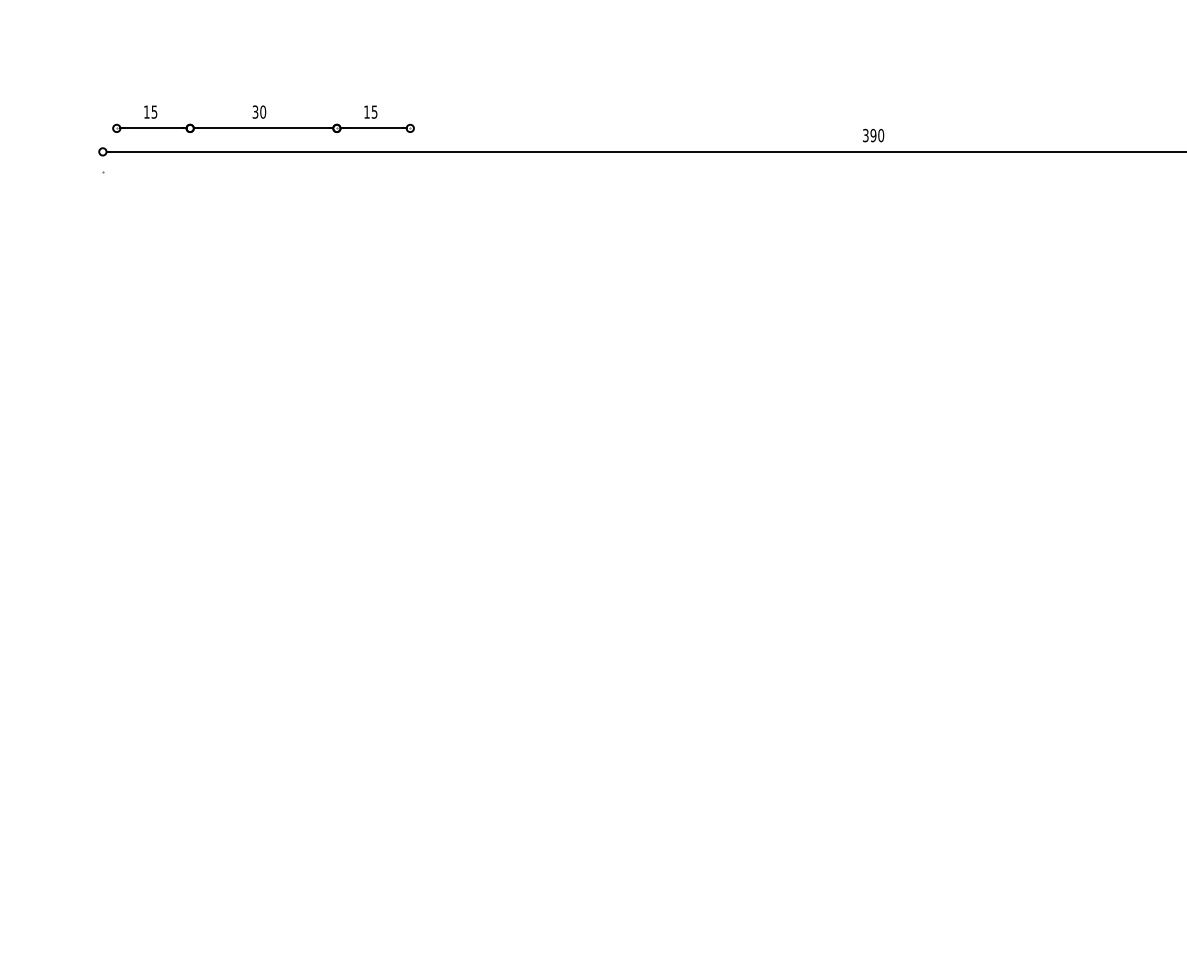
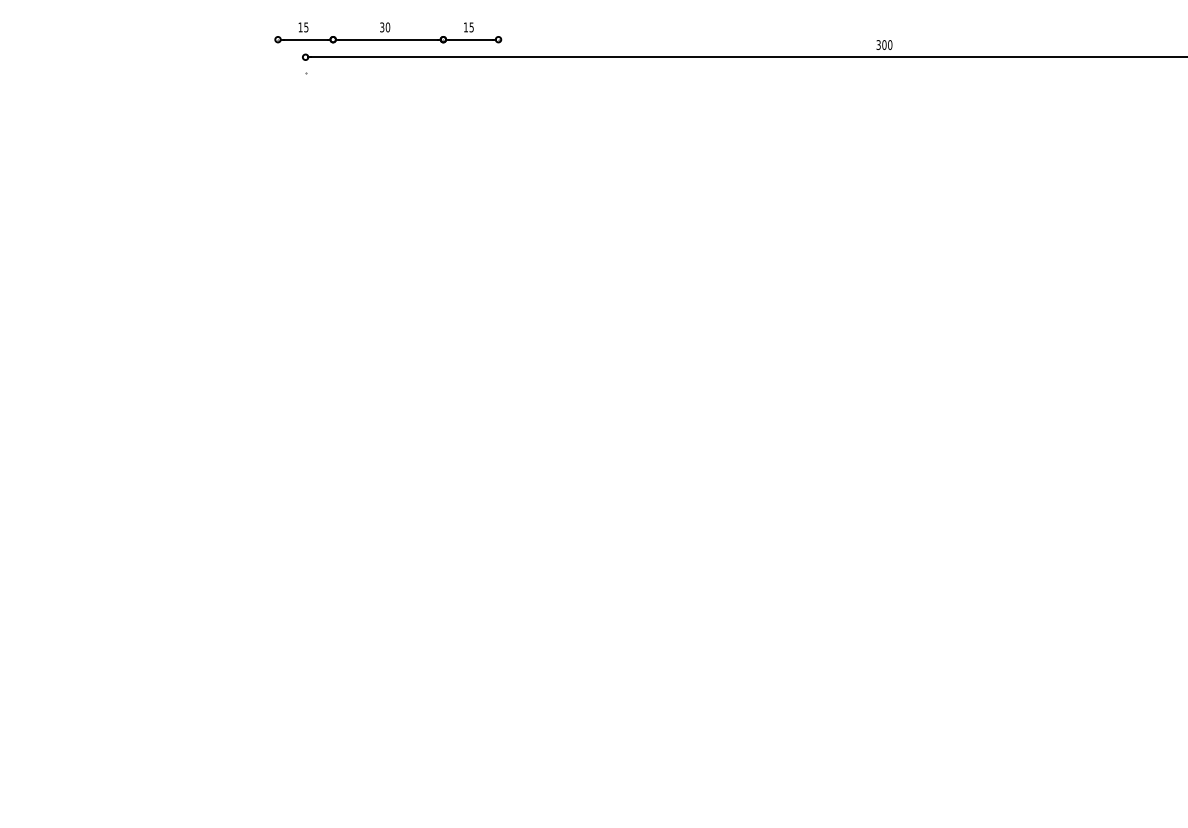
part: (263, 118) -> (388, 32), moved
text: (873, 134) -> (884, 44), 390 -> 300

